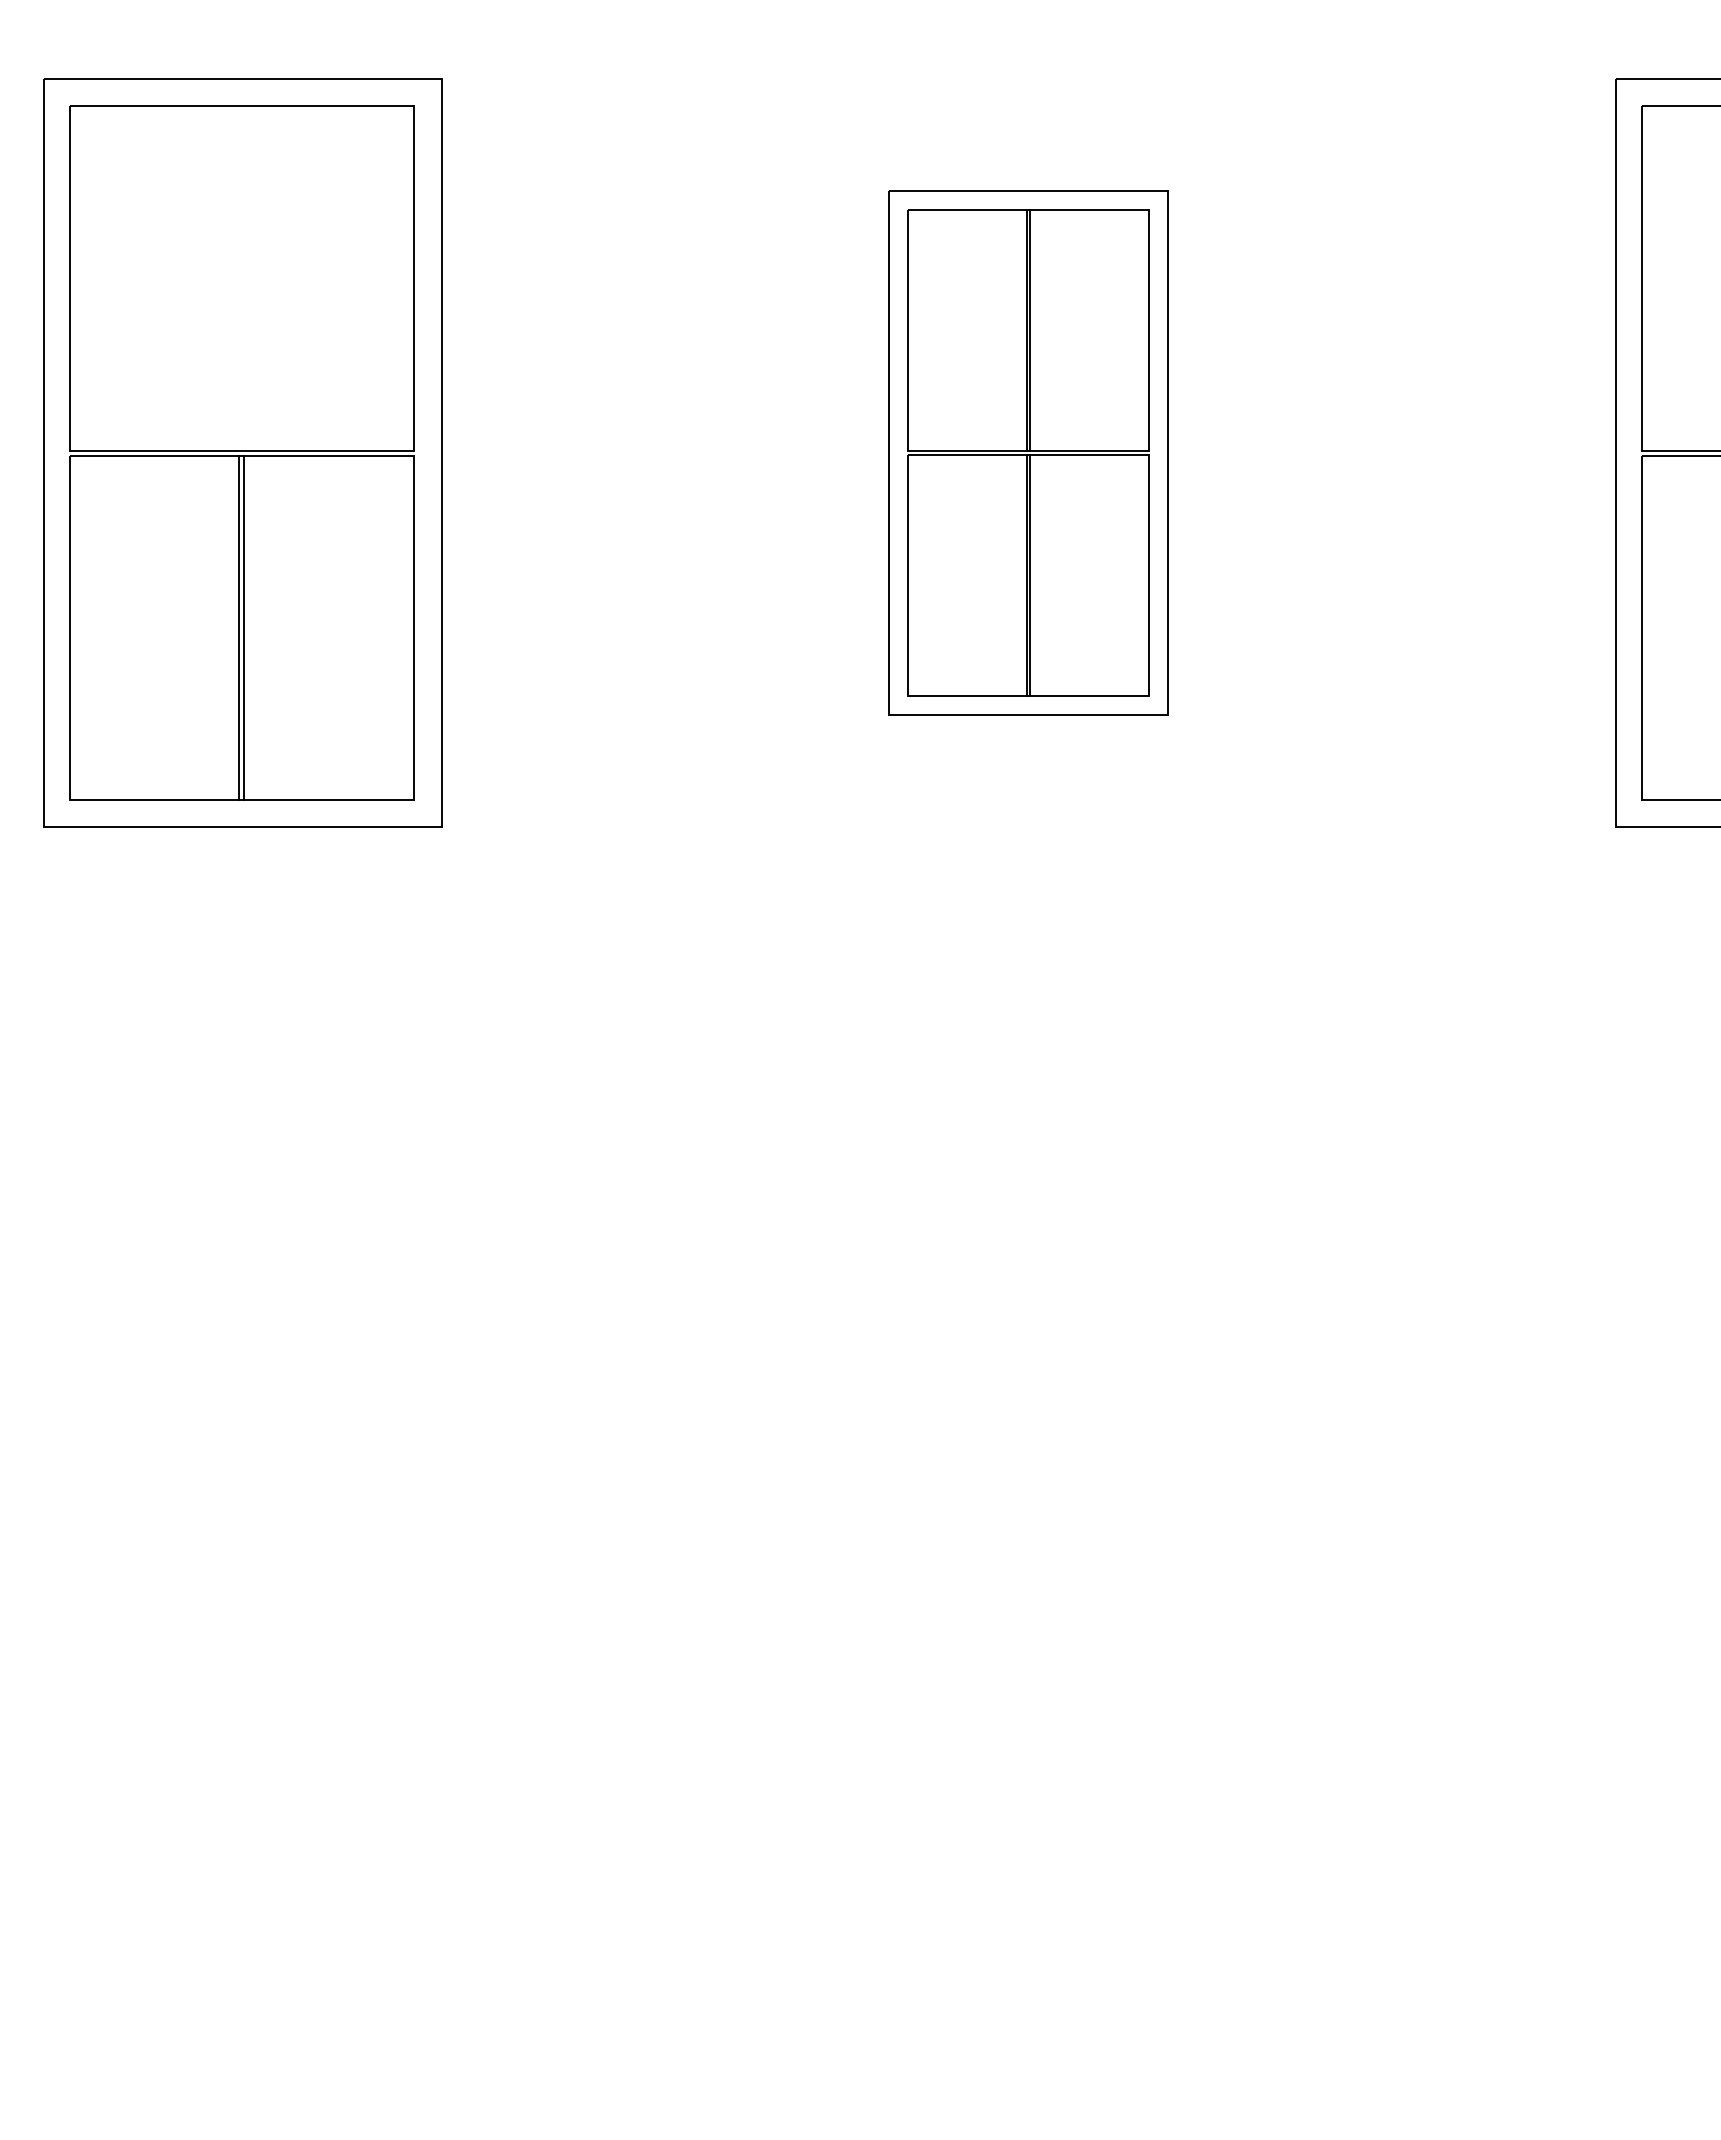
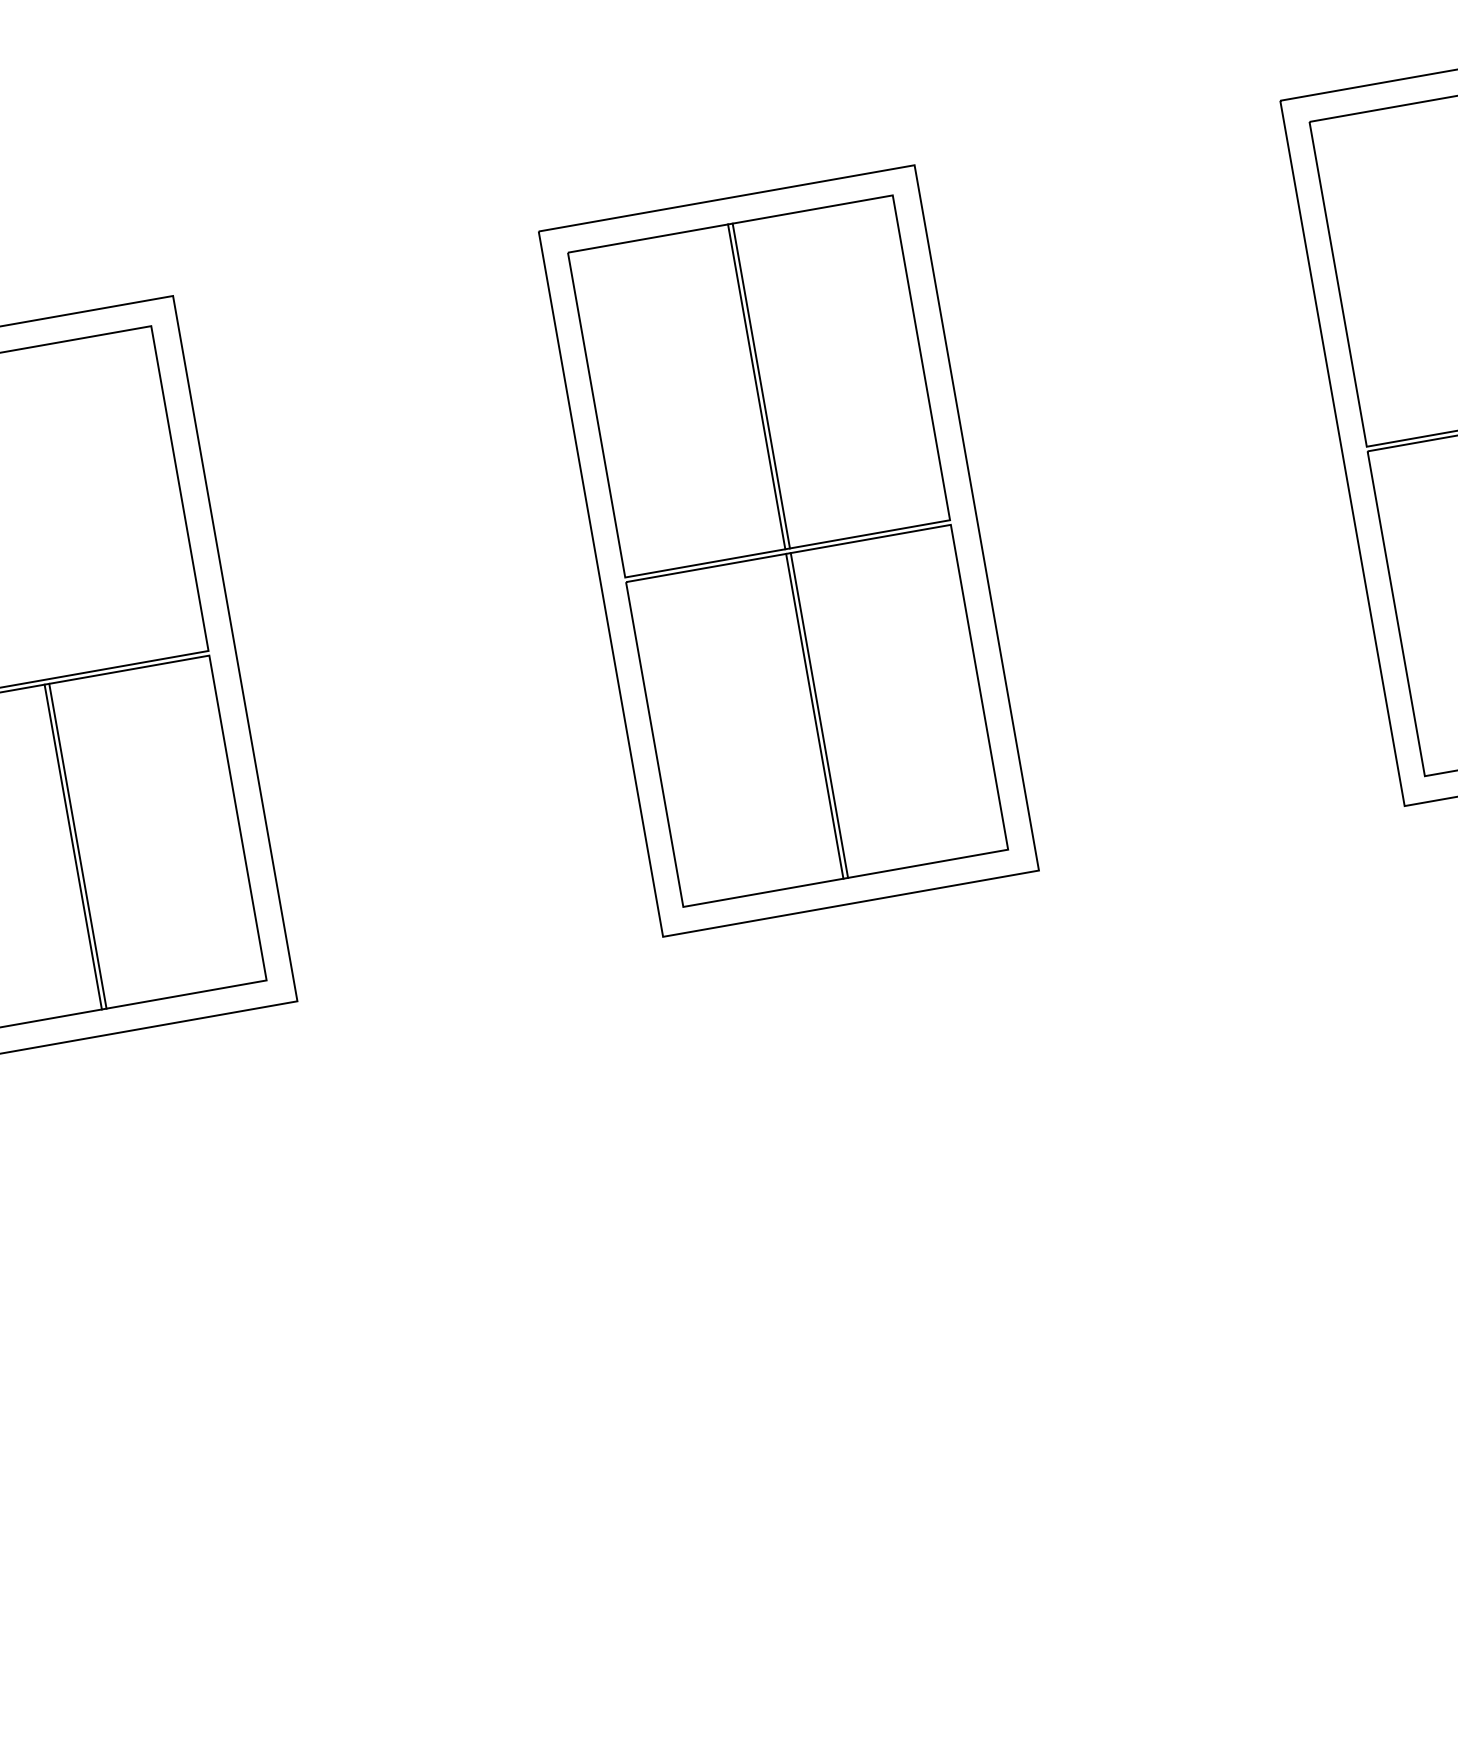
part: (1028, 452) -> (788, 550), size x1.43

